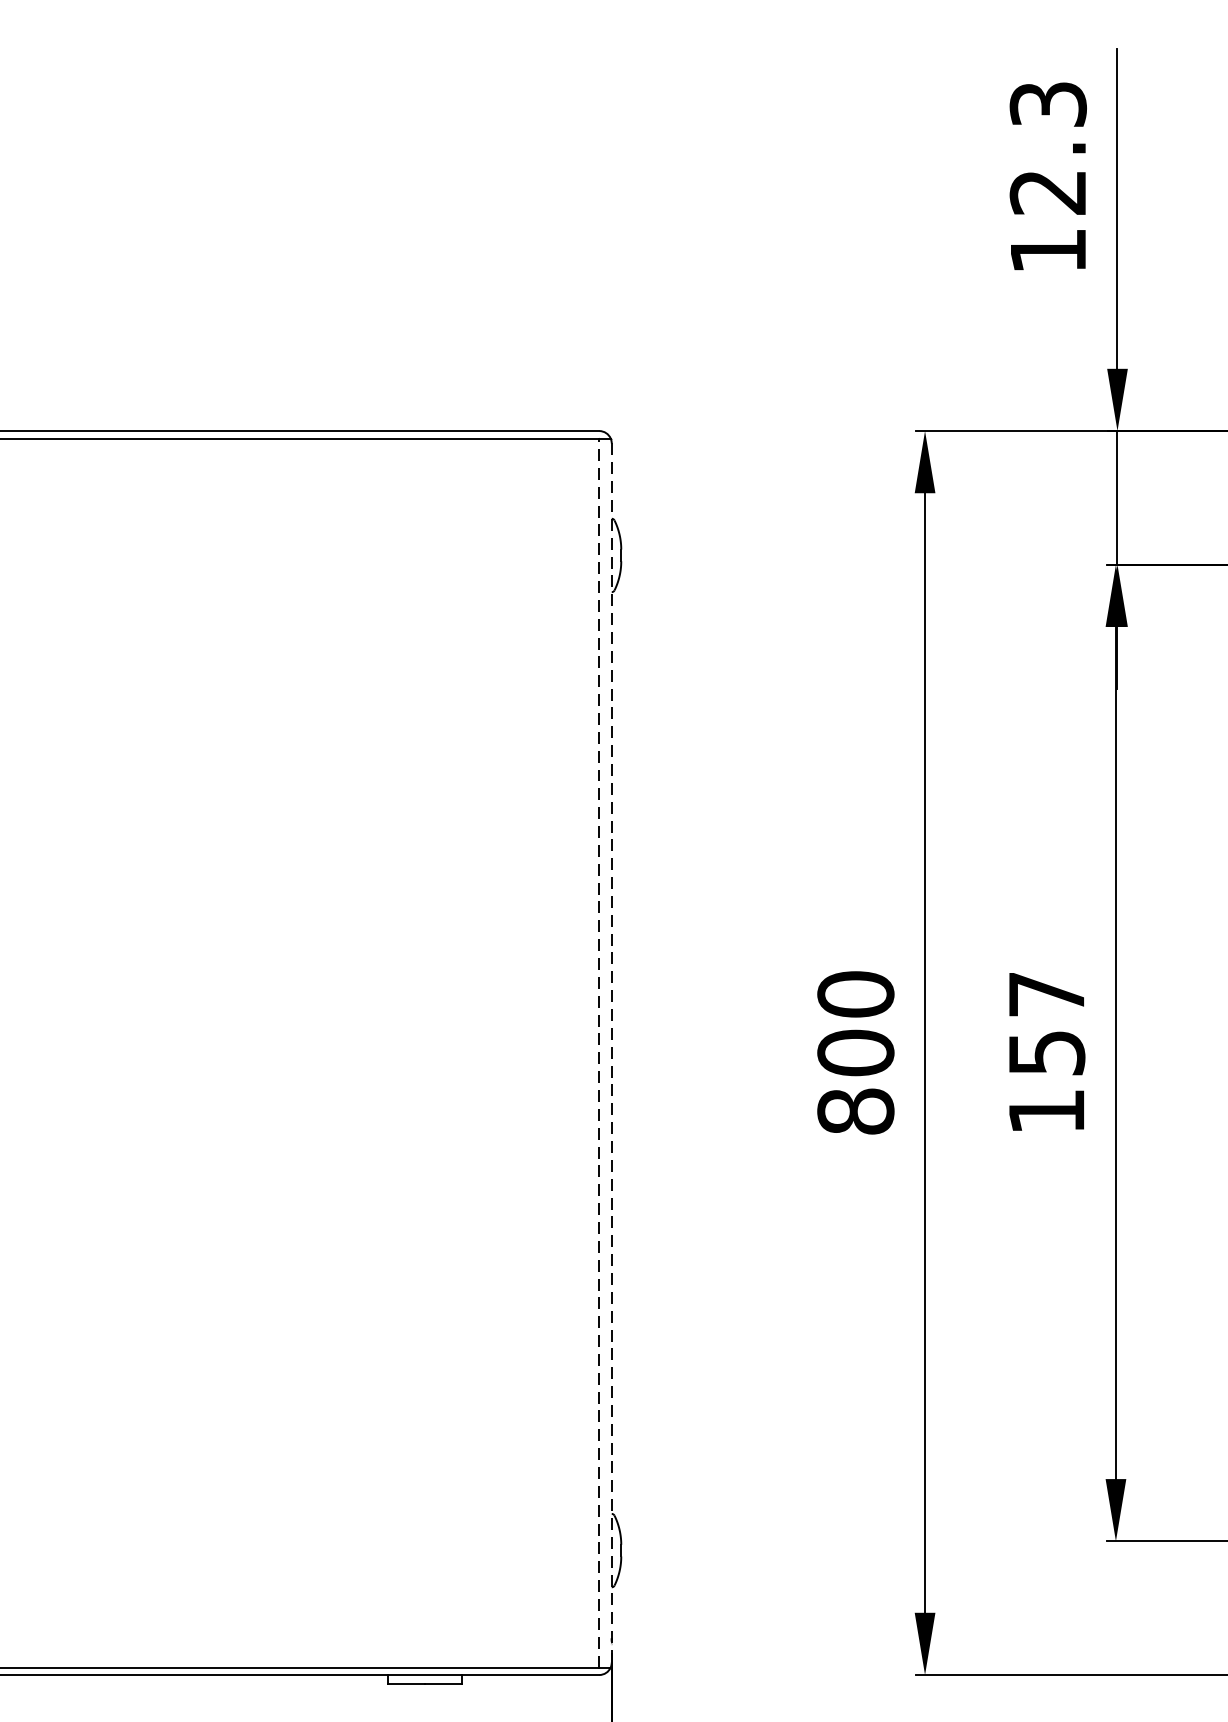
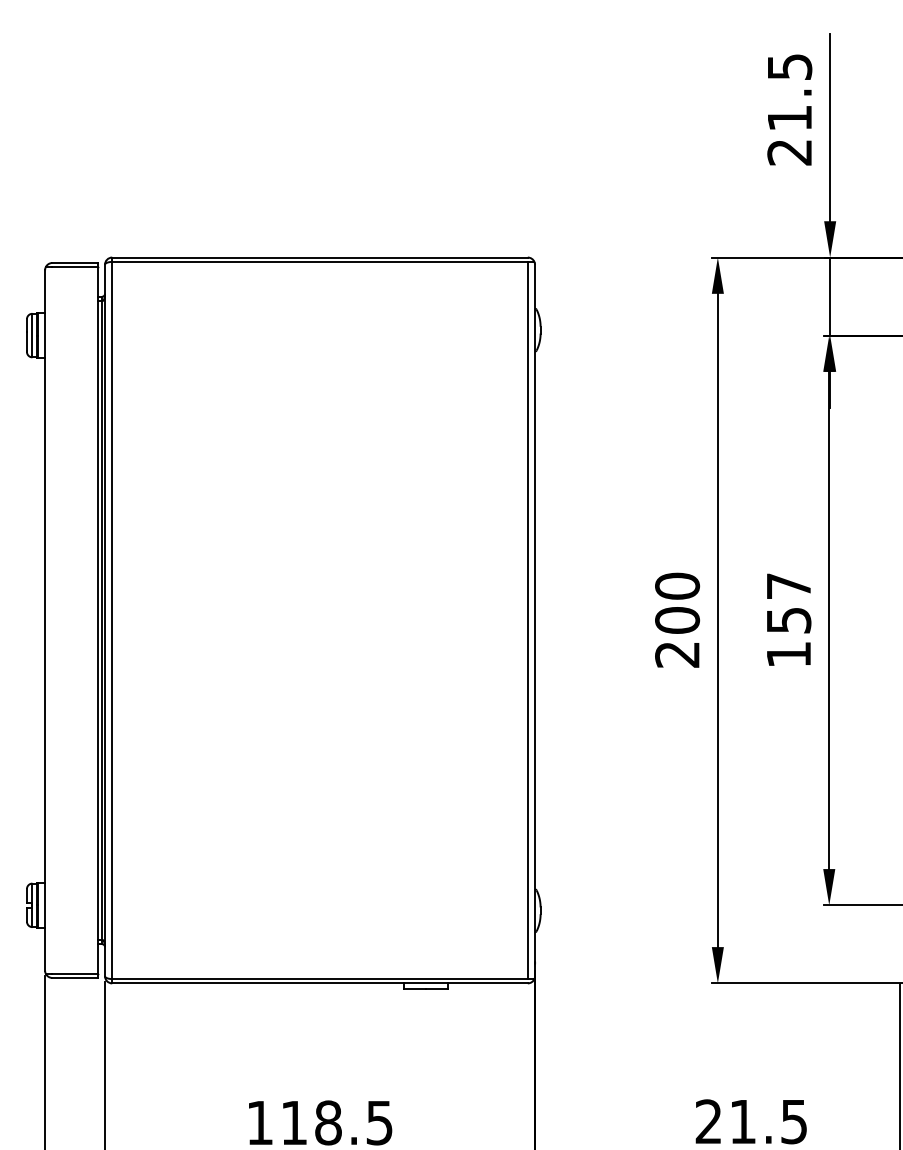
text: (1047, 177) -> (789, 109), 12.3 -> 21.5
line: (598, 1053) -> (527, 620), dashed -> solid
line: (612, 1053) -> (535, 620), dashed -> solid
text: (855, 1111) -> (677, 654), 800 -> 200

